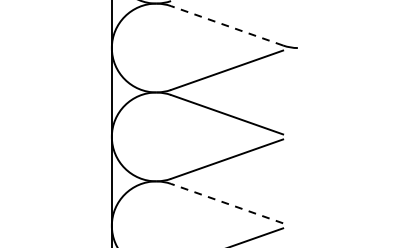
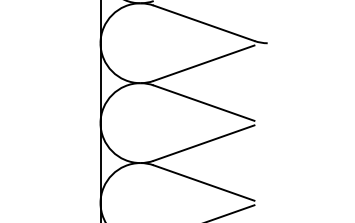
line: (226, 26) -> (203, 23), dashed -> solid
line: (226, 203) -> (203, 182), dashed -> solid

